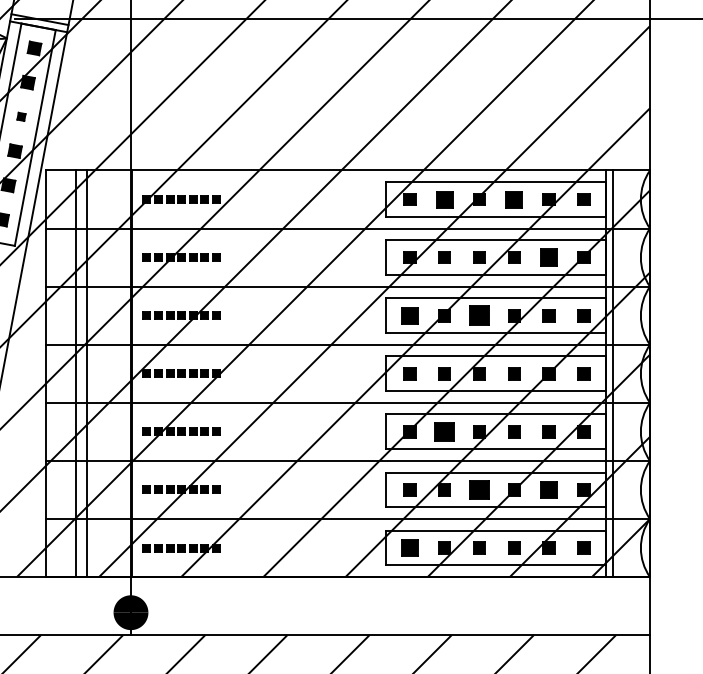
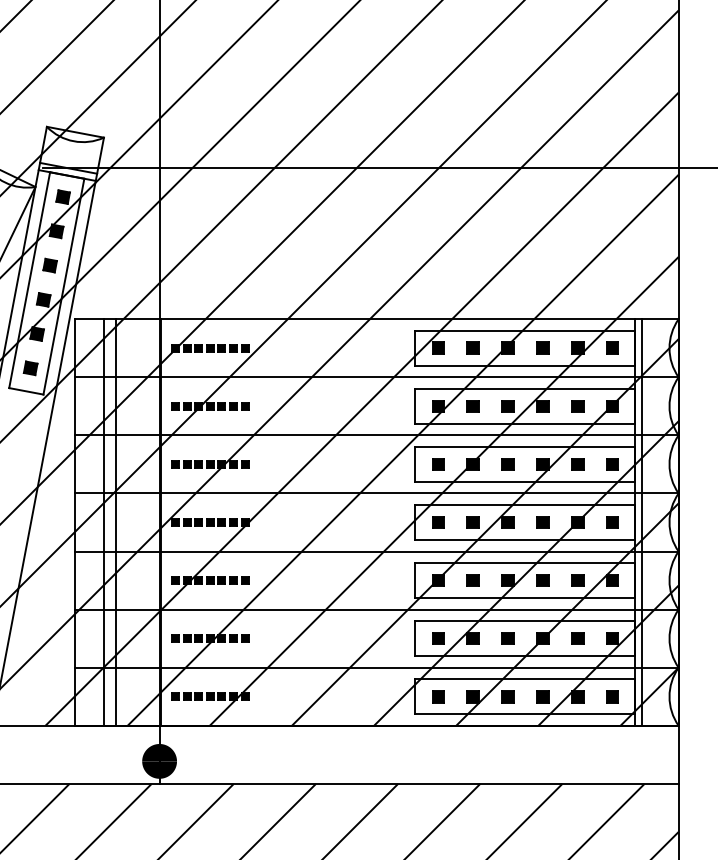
part: (20, 116) -> (49, 265), size x1.67
part: (443, 198) -> (472, 347), size x0.71
part: (513, 198) -> (542, 347), size x0.71
part: (548, 257) -> (577, 406), size x0.71
part: (409, 315) -> (438, 464), size x0.71
part: (478, 315) -> (507, 464), size x0.62
part: (443, 431) -> (472, 580), size x0.62
part: (478, 489) -> (507, 638), size x0.62
part: (548, 489) -> (577, 638), size x0.71
part: (409, 547) -> (438, 696), size x0.71

